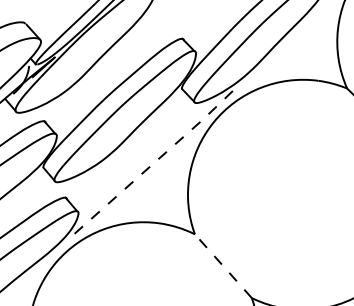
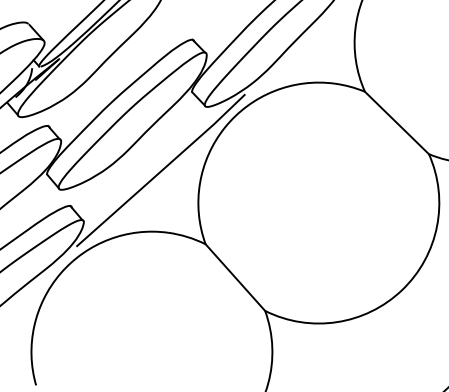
line: (152, 164) -> (161, 171), dashed -> solid
line: (223, 266) -> (235, 277), dashed -> solid

